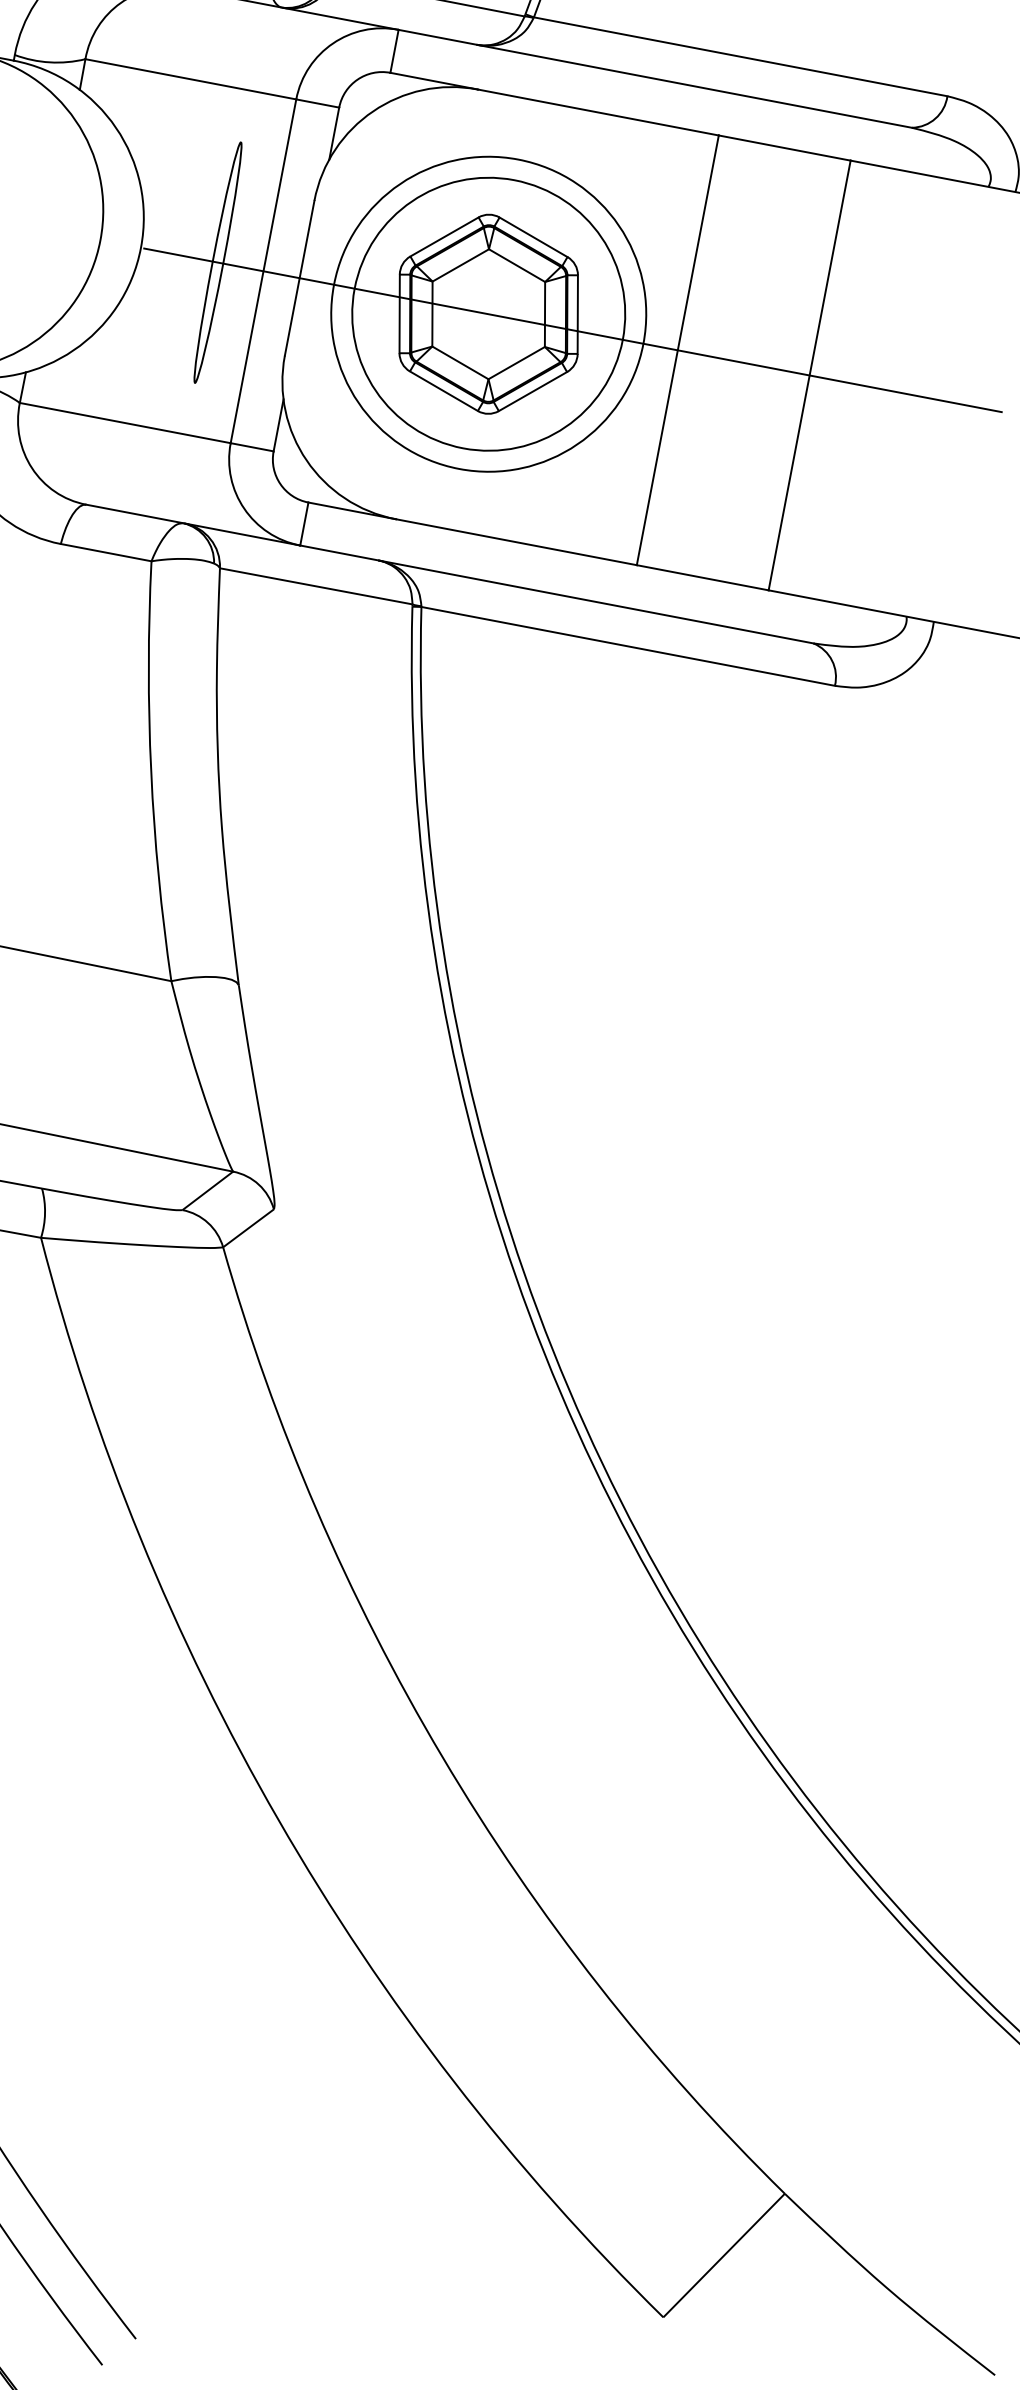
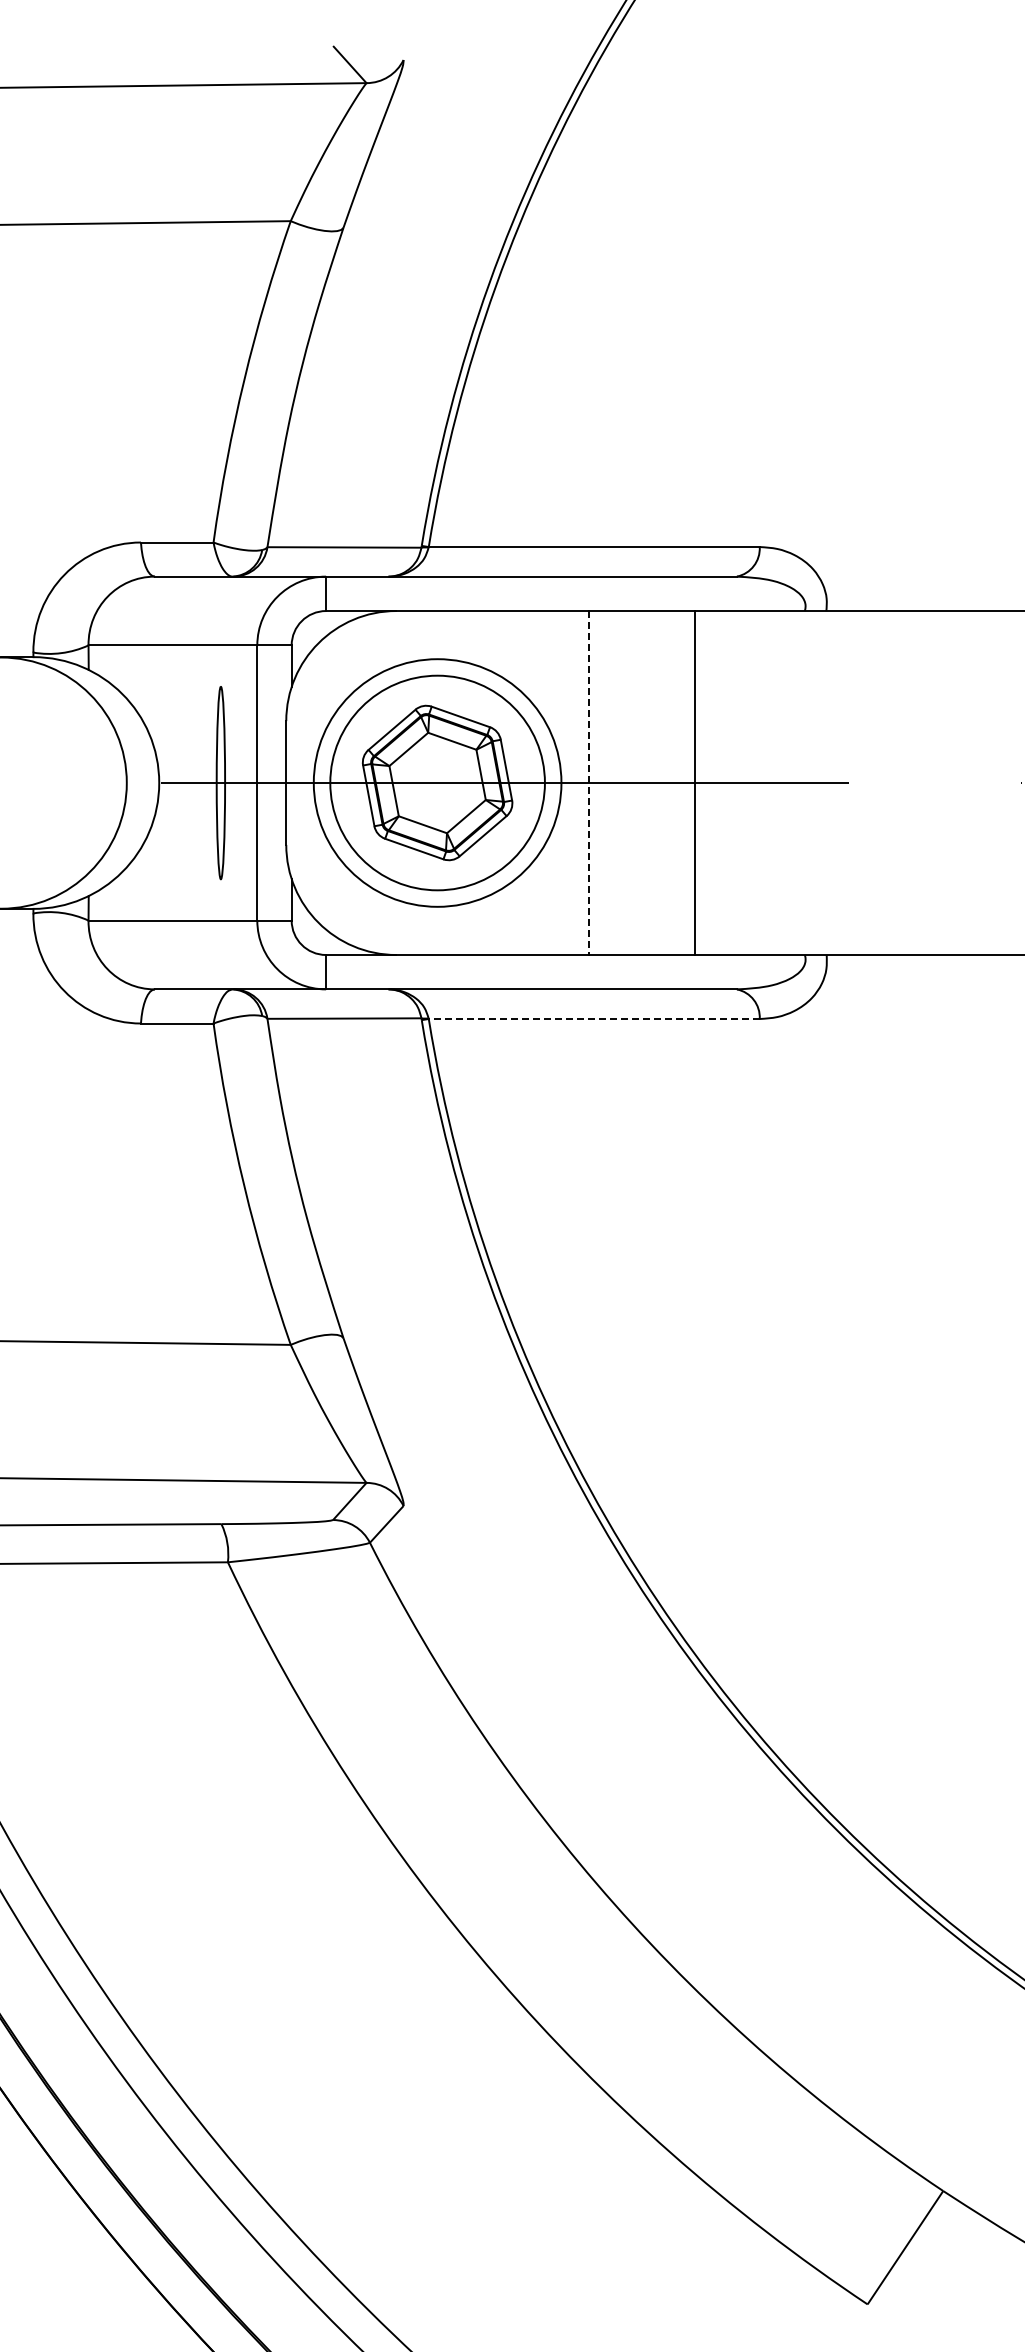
line: (677, 350) -> (588, 783), solid -> dashed
line: (627, 646) -> (593, 1019), solid -> dashed

